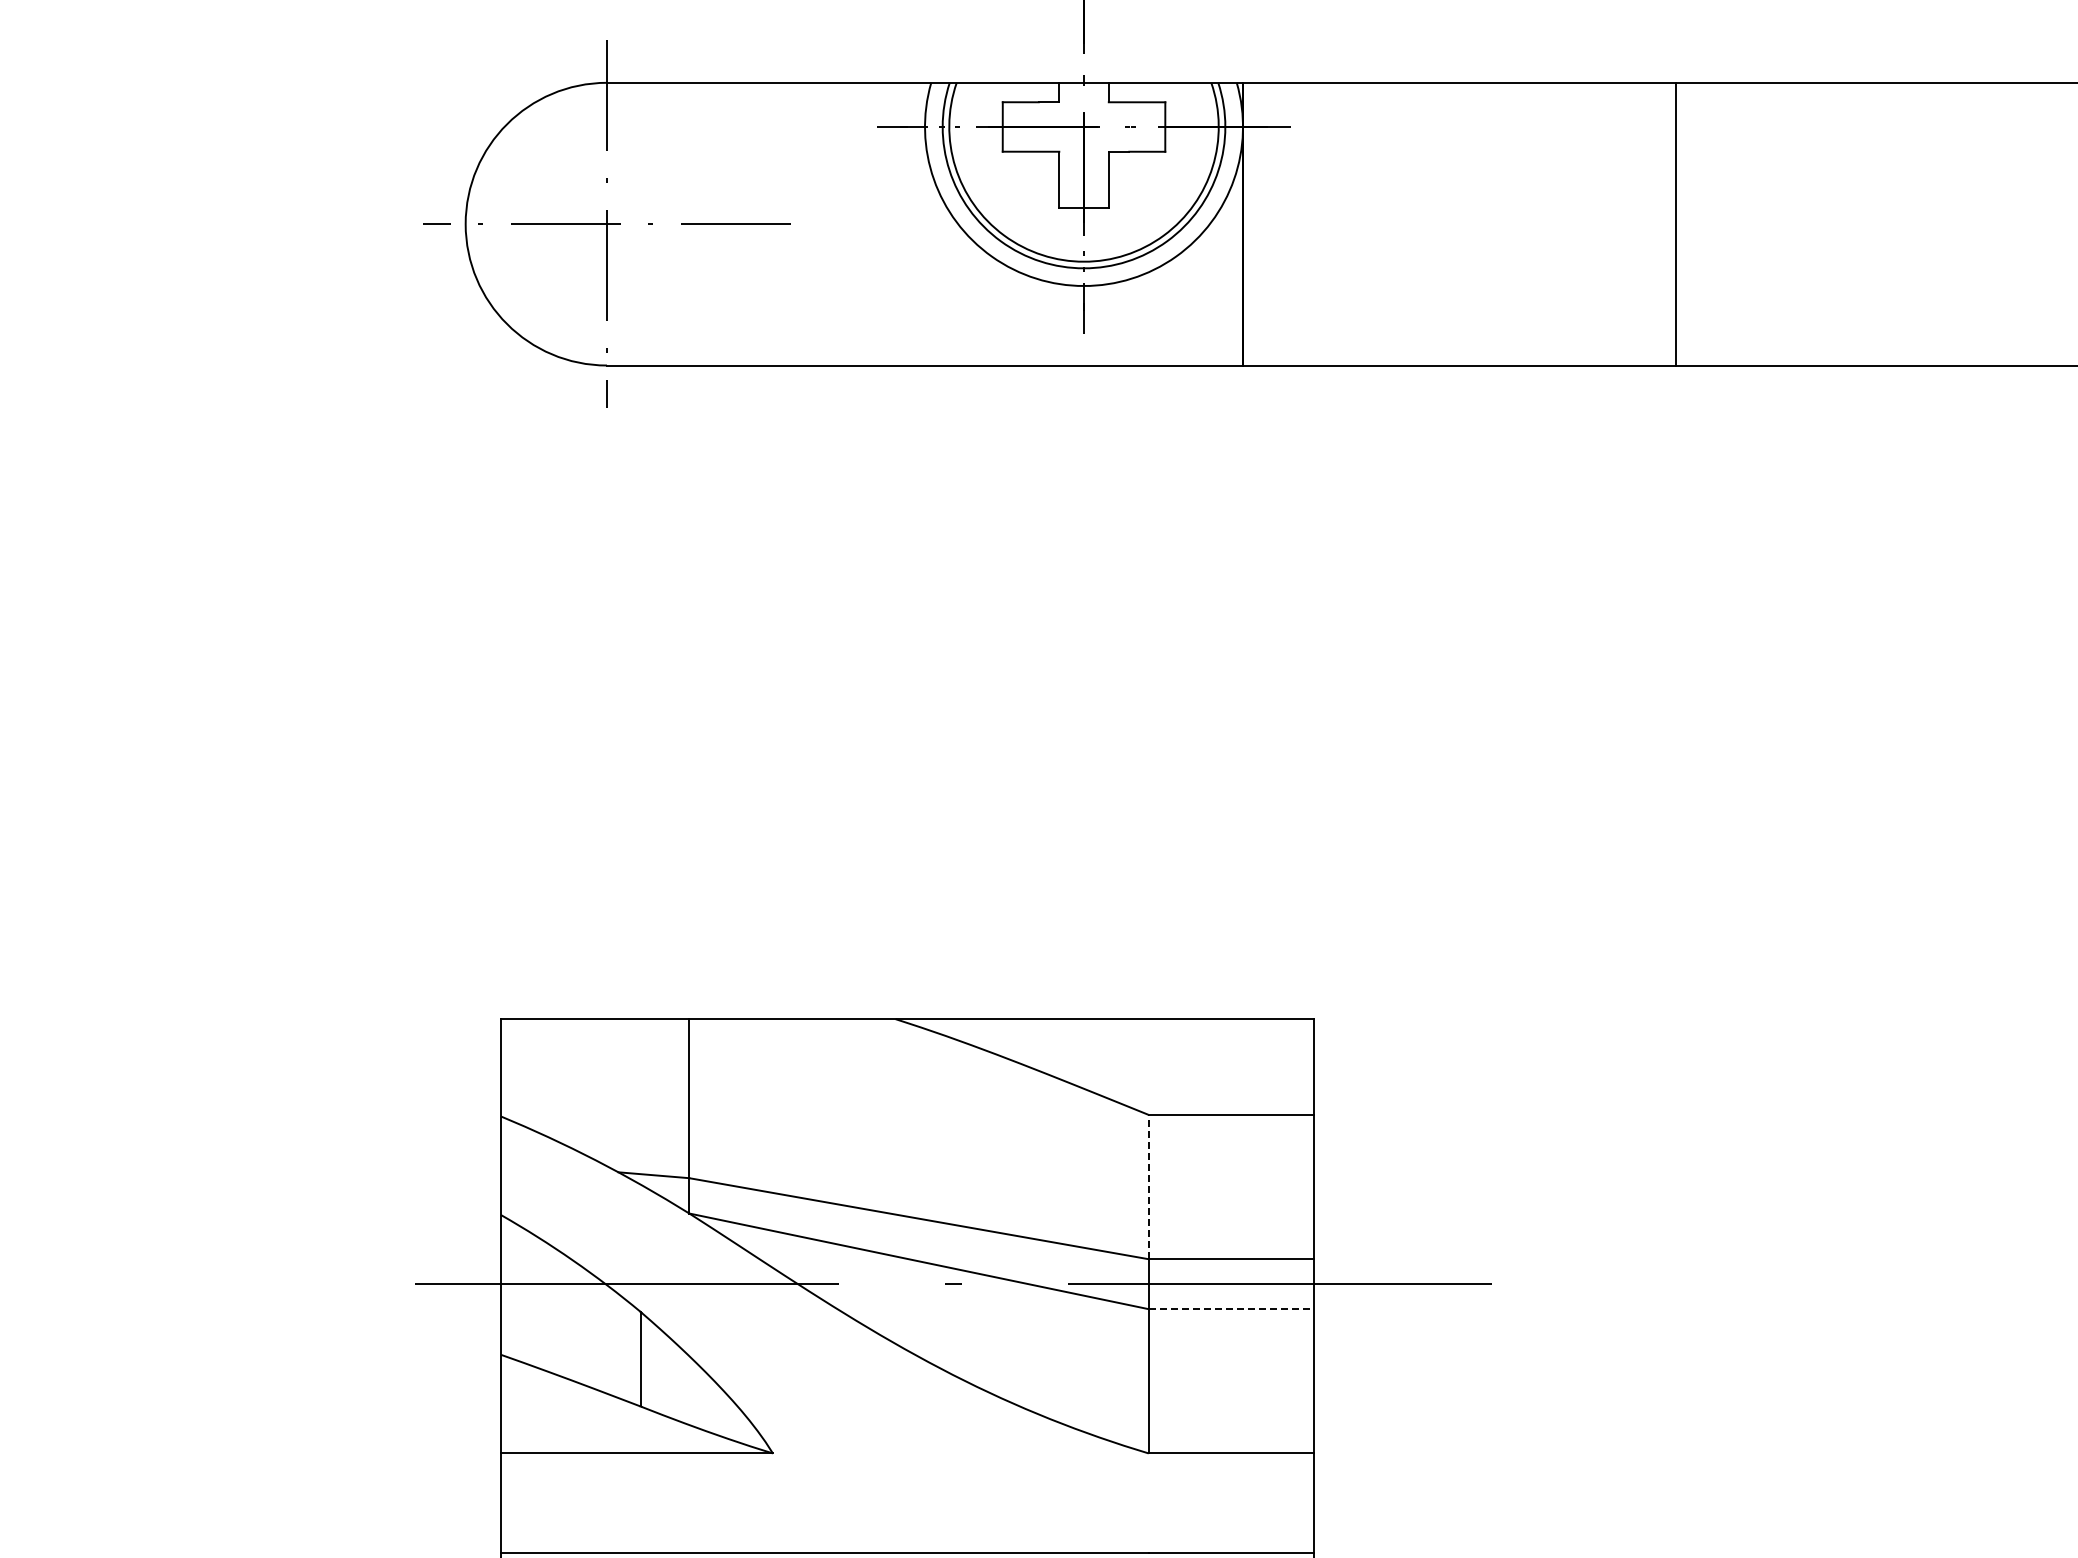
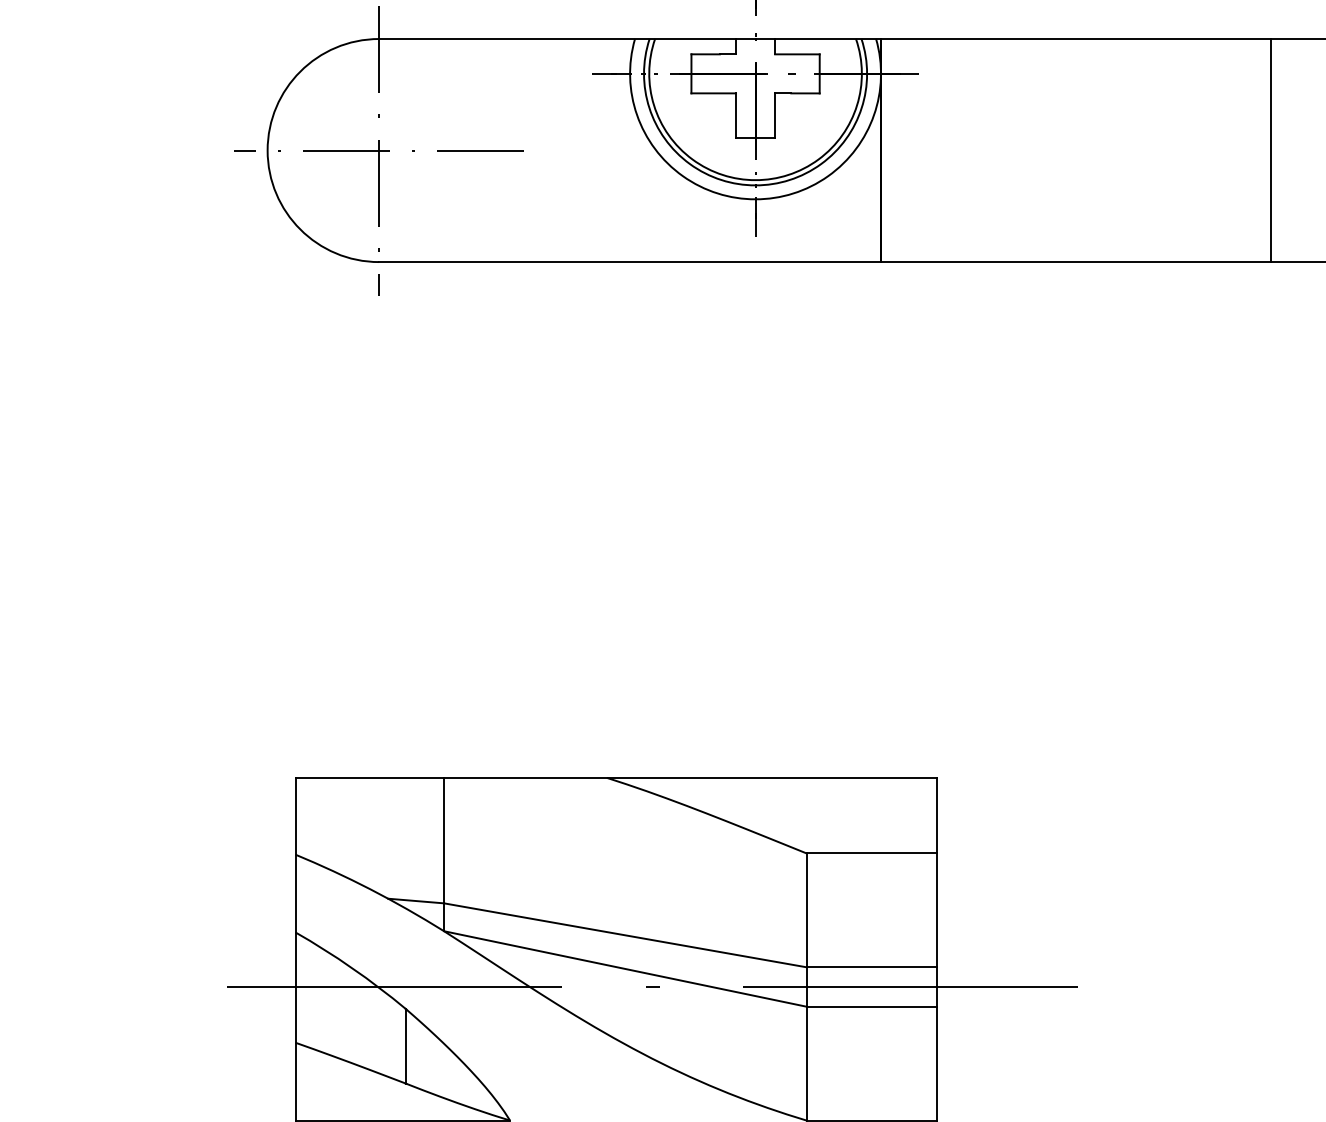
line: (1675, 223) -> (1271, 150), moved
line: (1148, 1186) -> (806, 909), dashed -> solid
line: (1231, 1309) -> (871, 1006), dashed -> solid

